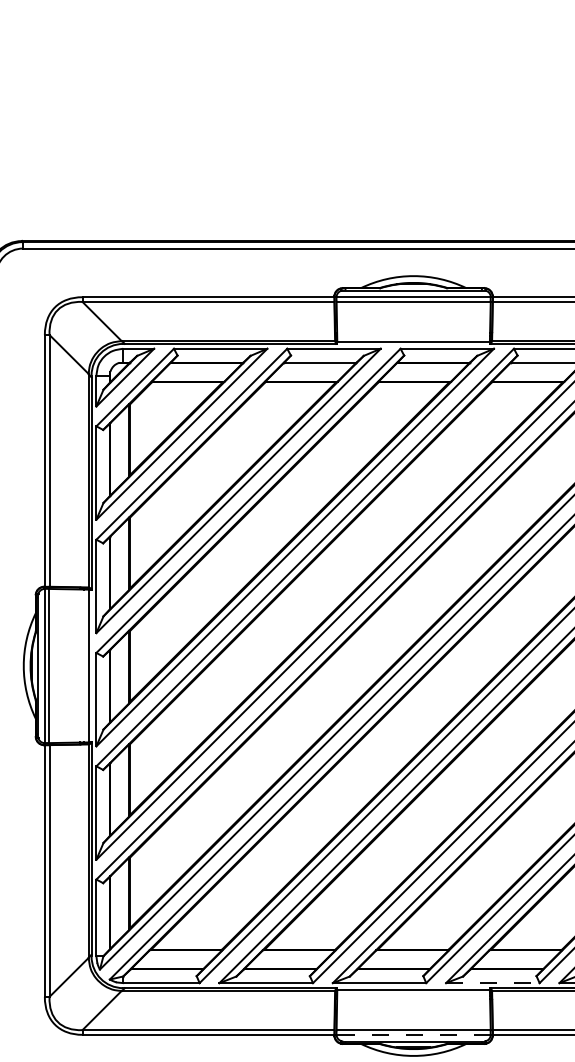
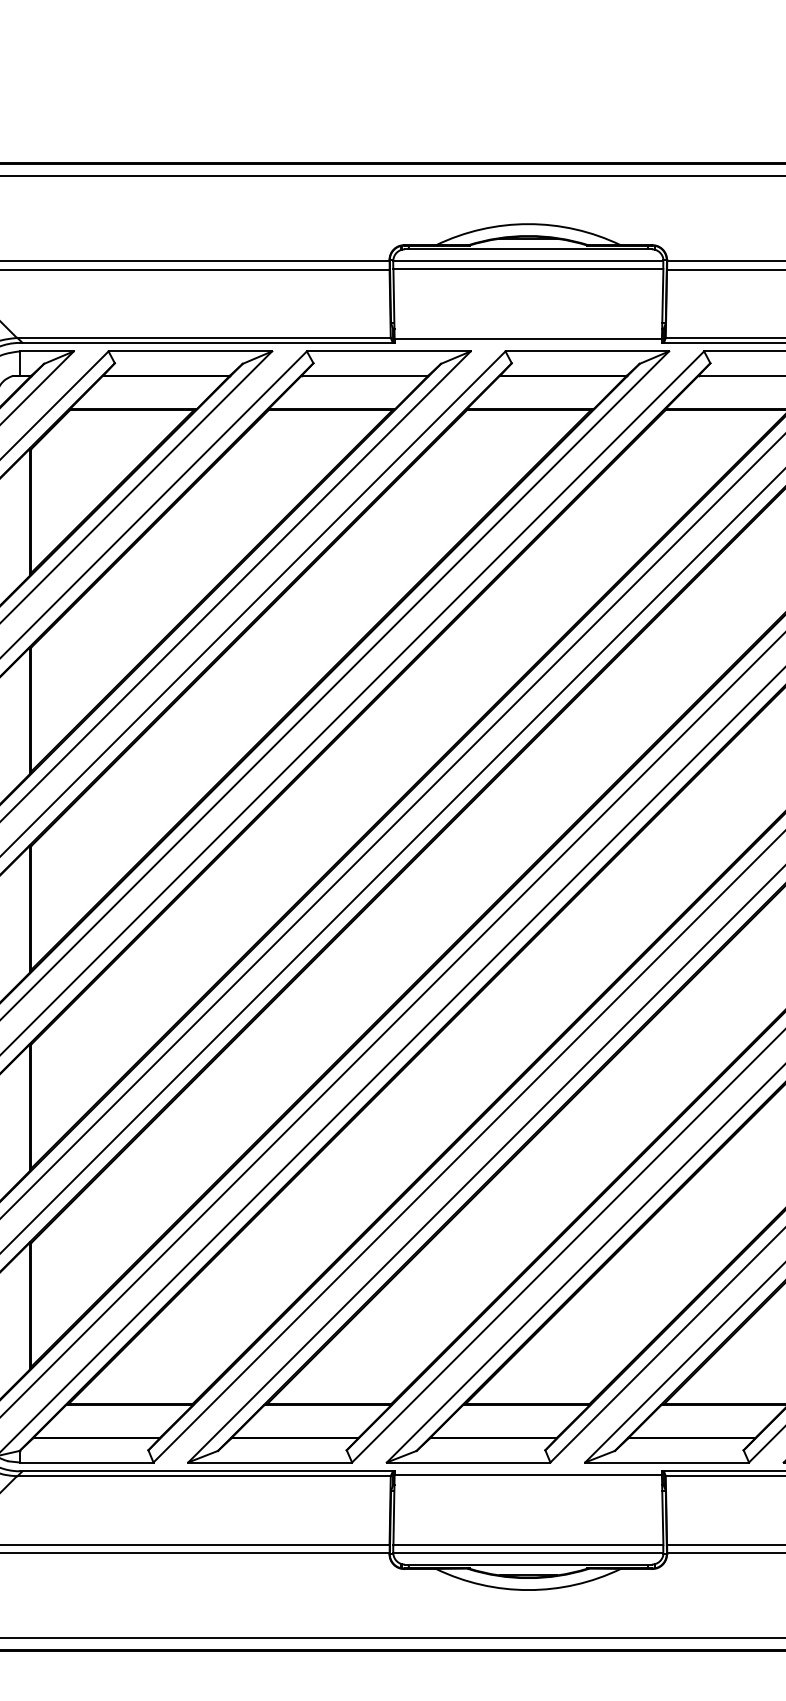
line: (492, 983) -> (666, 1463), dashed -> solid
line: (413, 1035) -> (528, 1554), dashed -> solid

